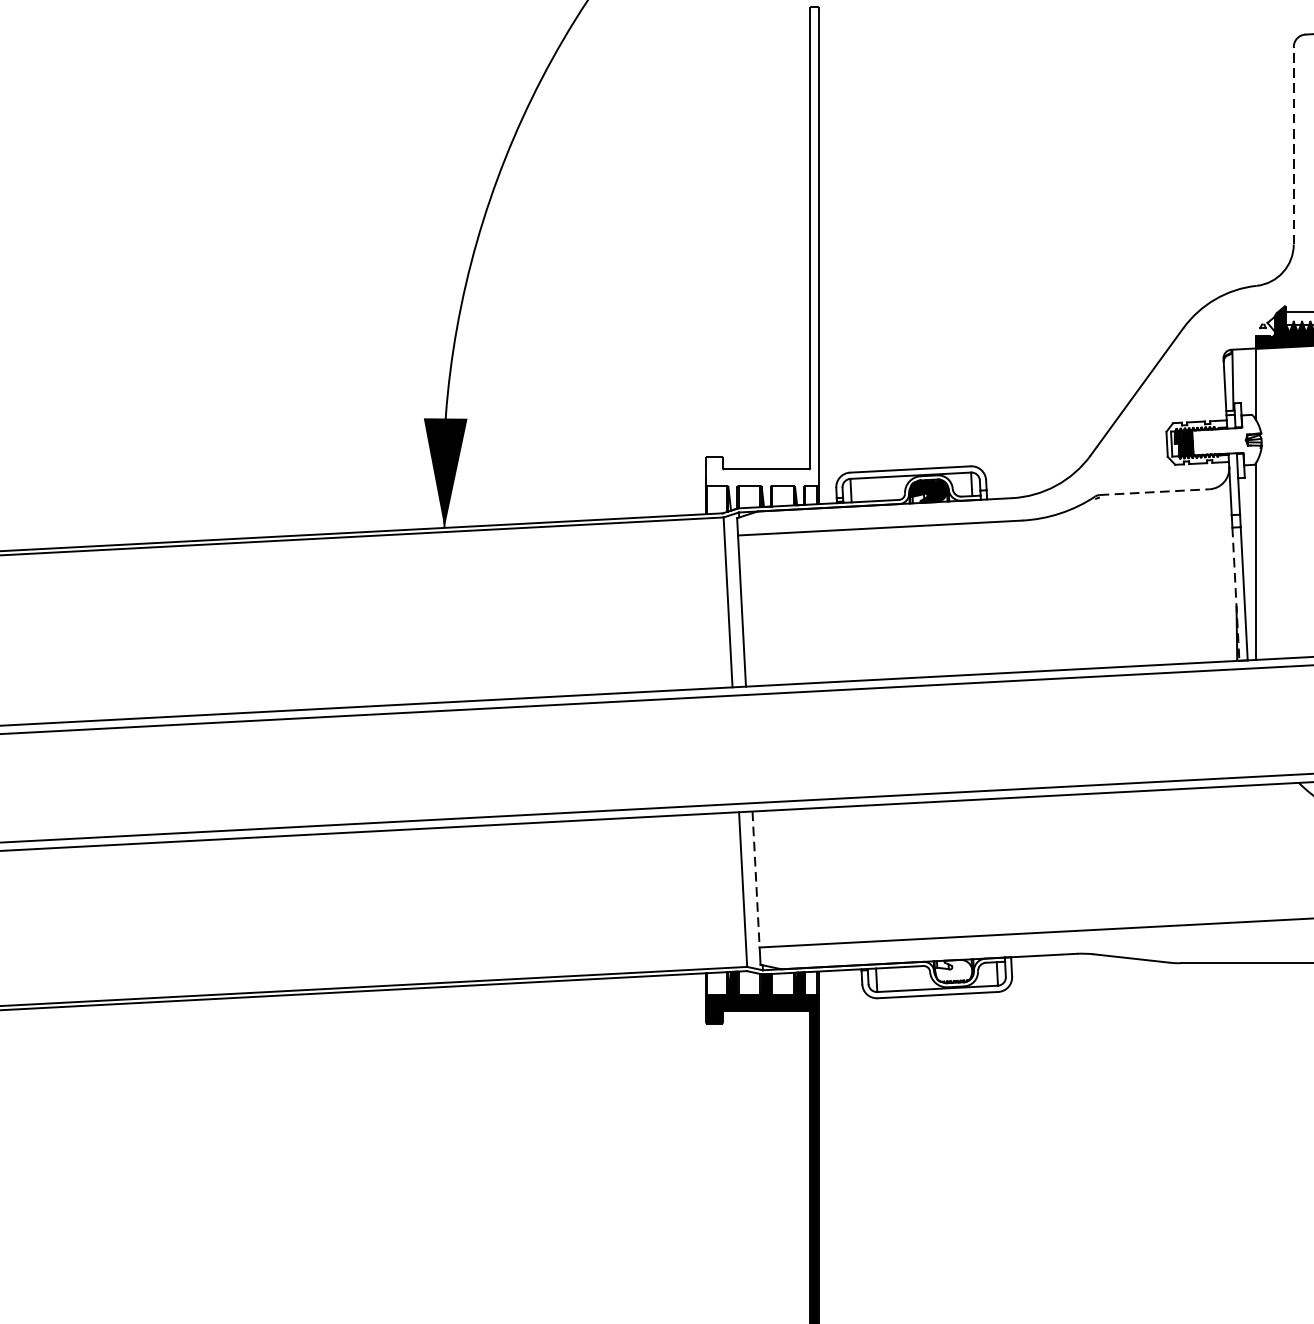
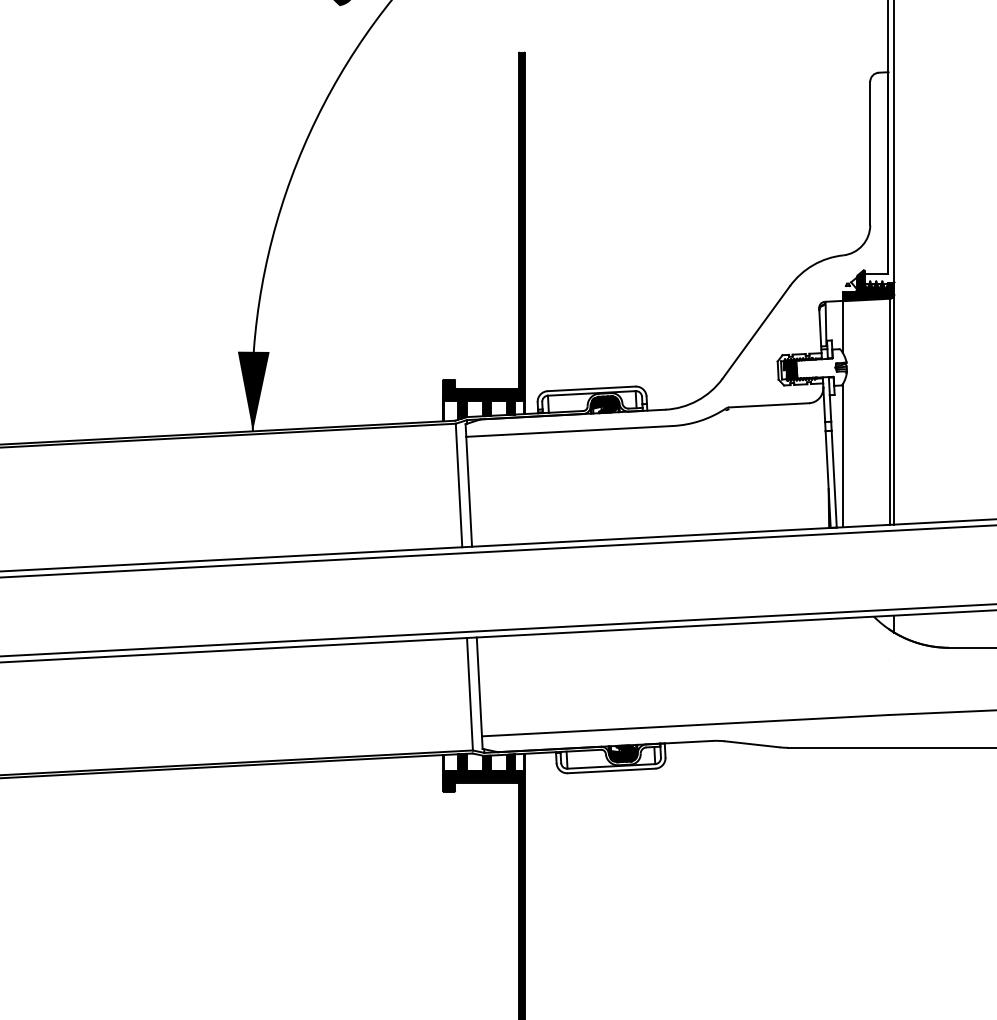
line: (1294, 145) -> (870, 153), dashed -> solid
fill: (761, 258) -> (483, 235), added
line: (1155, 492) -> (769, 405), dashed -> solid
line: (1236, 595) -> (828, 480), dashed -> solid
line: (756, 880) -> (479, 687), dashed -> solid
fill: (952, 971) -> (622, 753), added

